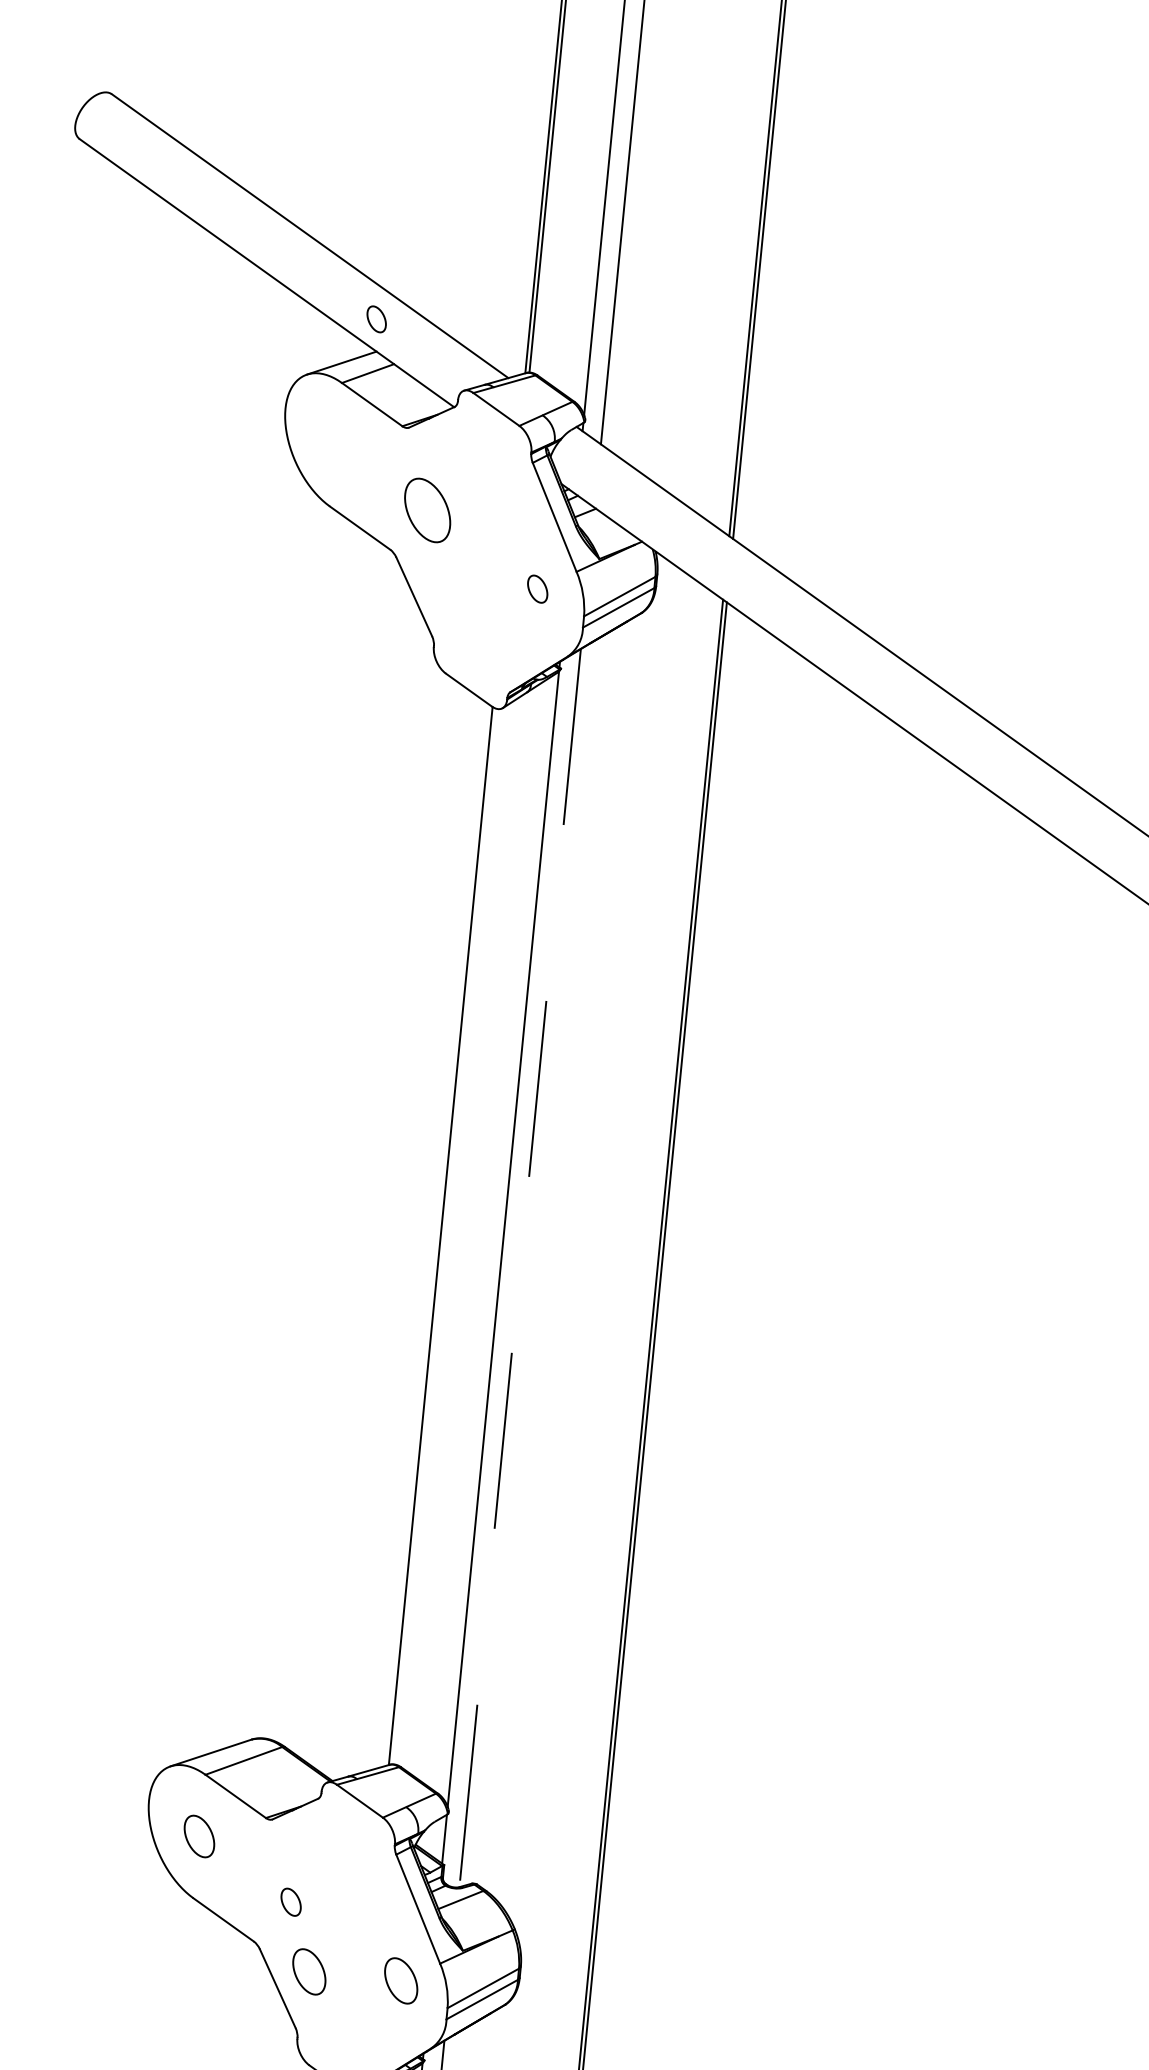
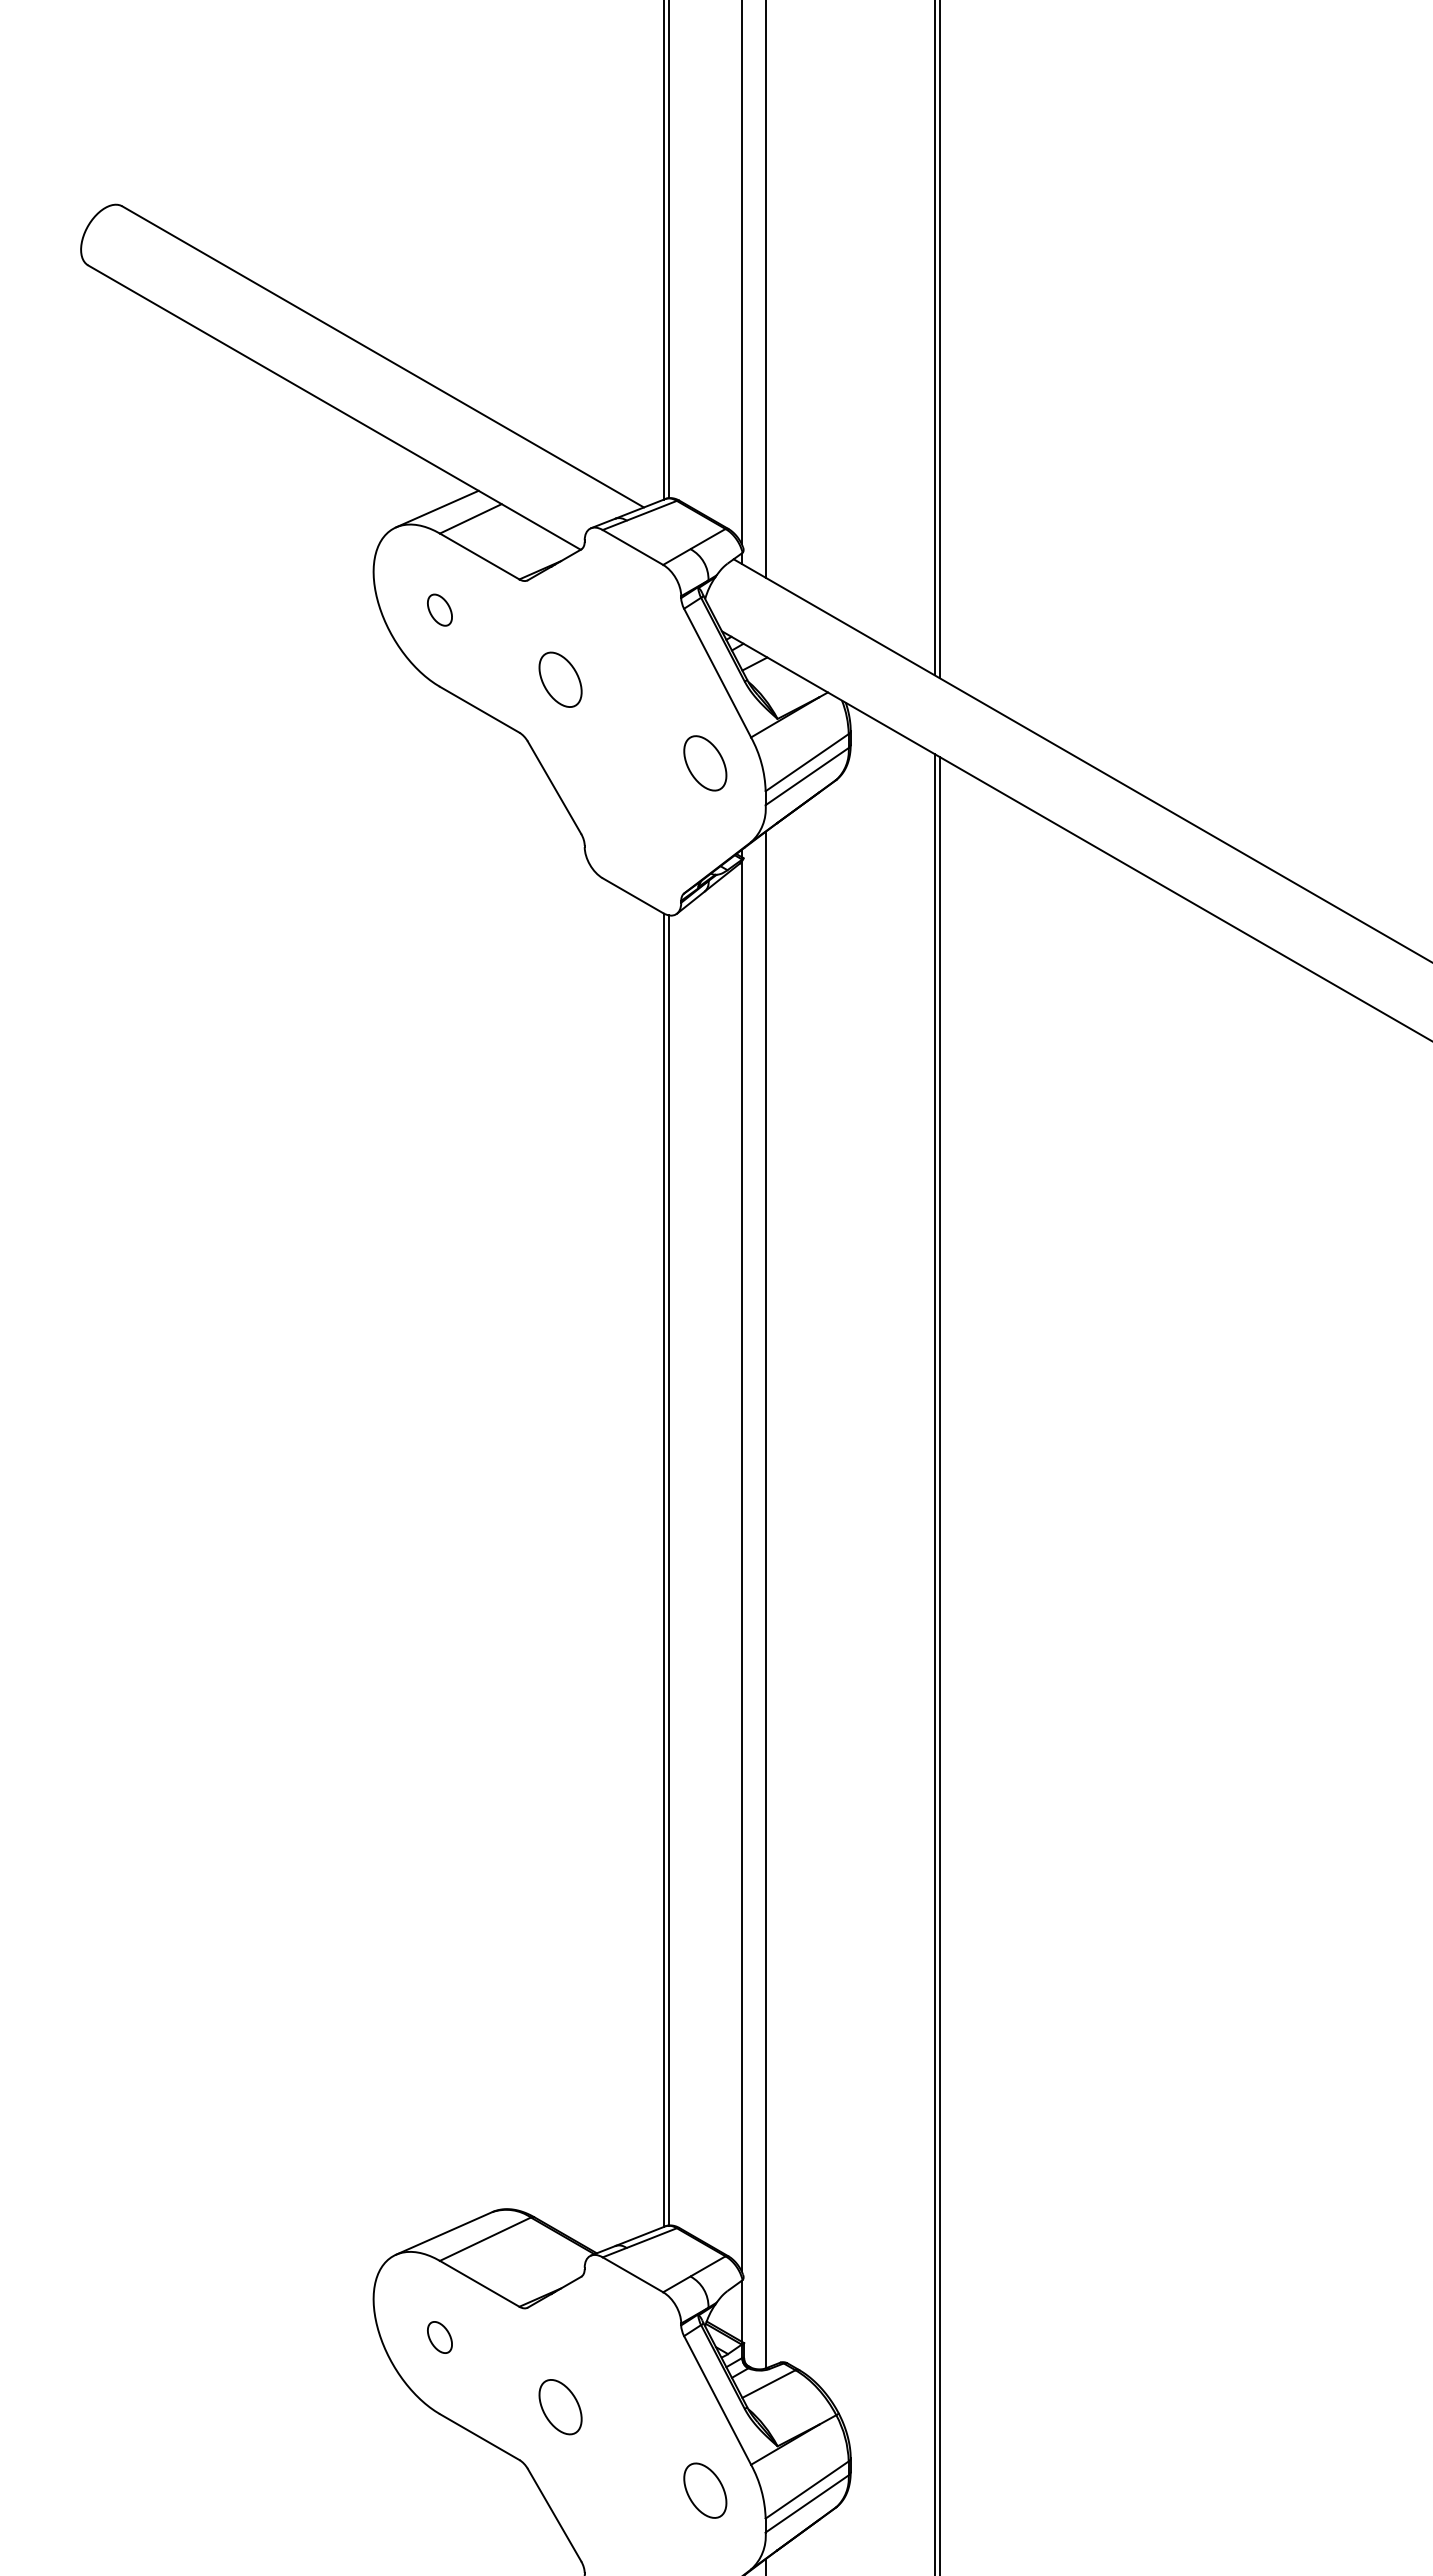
part: (376, 318) -> (439, 609), moved
part: (427, 510) -> (560, 679), size x0.71
part: (537, 589) -> (705, 763), size x1.67
line: (445, 1236) -> (669, 1570), added
line: (520, 1268) -> (765, 1600), dashed -> solid
part: (199, 1836) -> (439, 2337), size x0.62
part: (291, 1902) -> (560, 2407), size x1.67
part: (309, 1971) -> (591, 2490), removed

